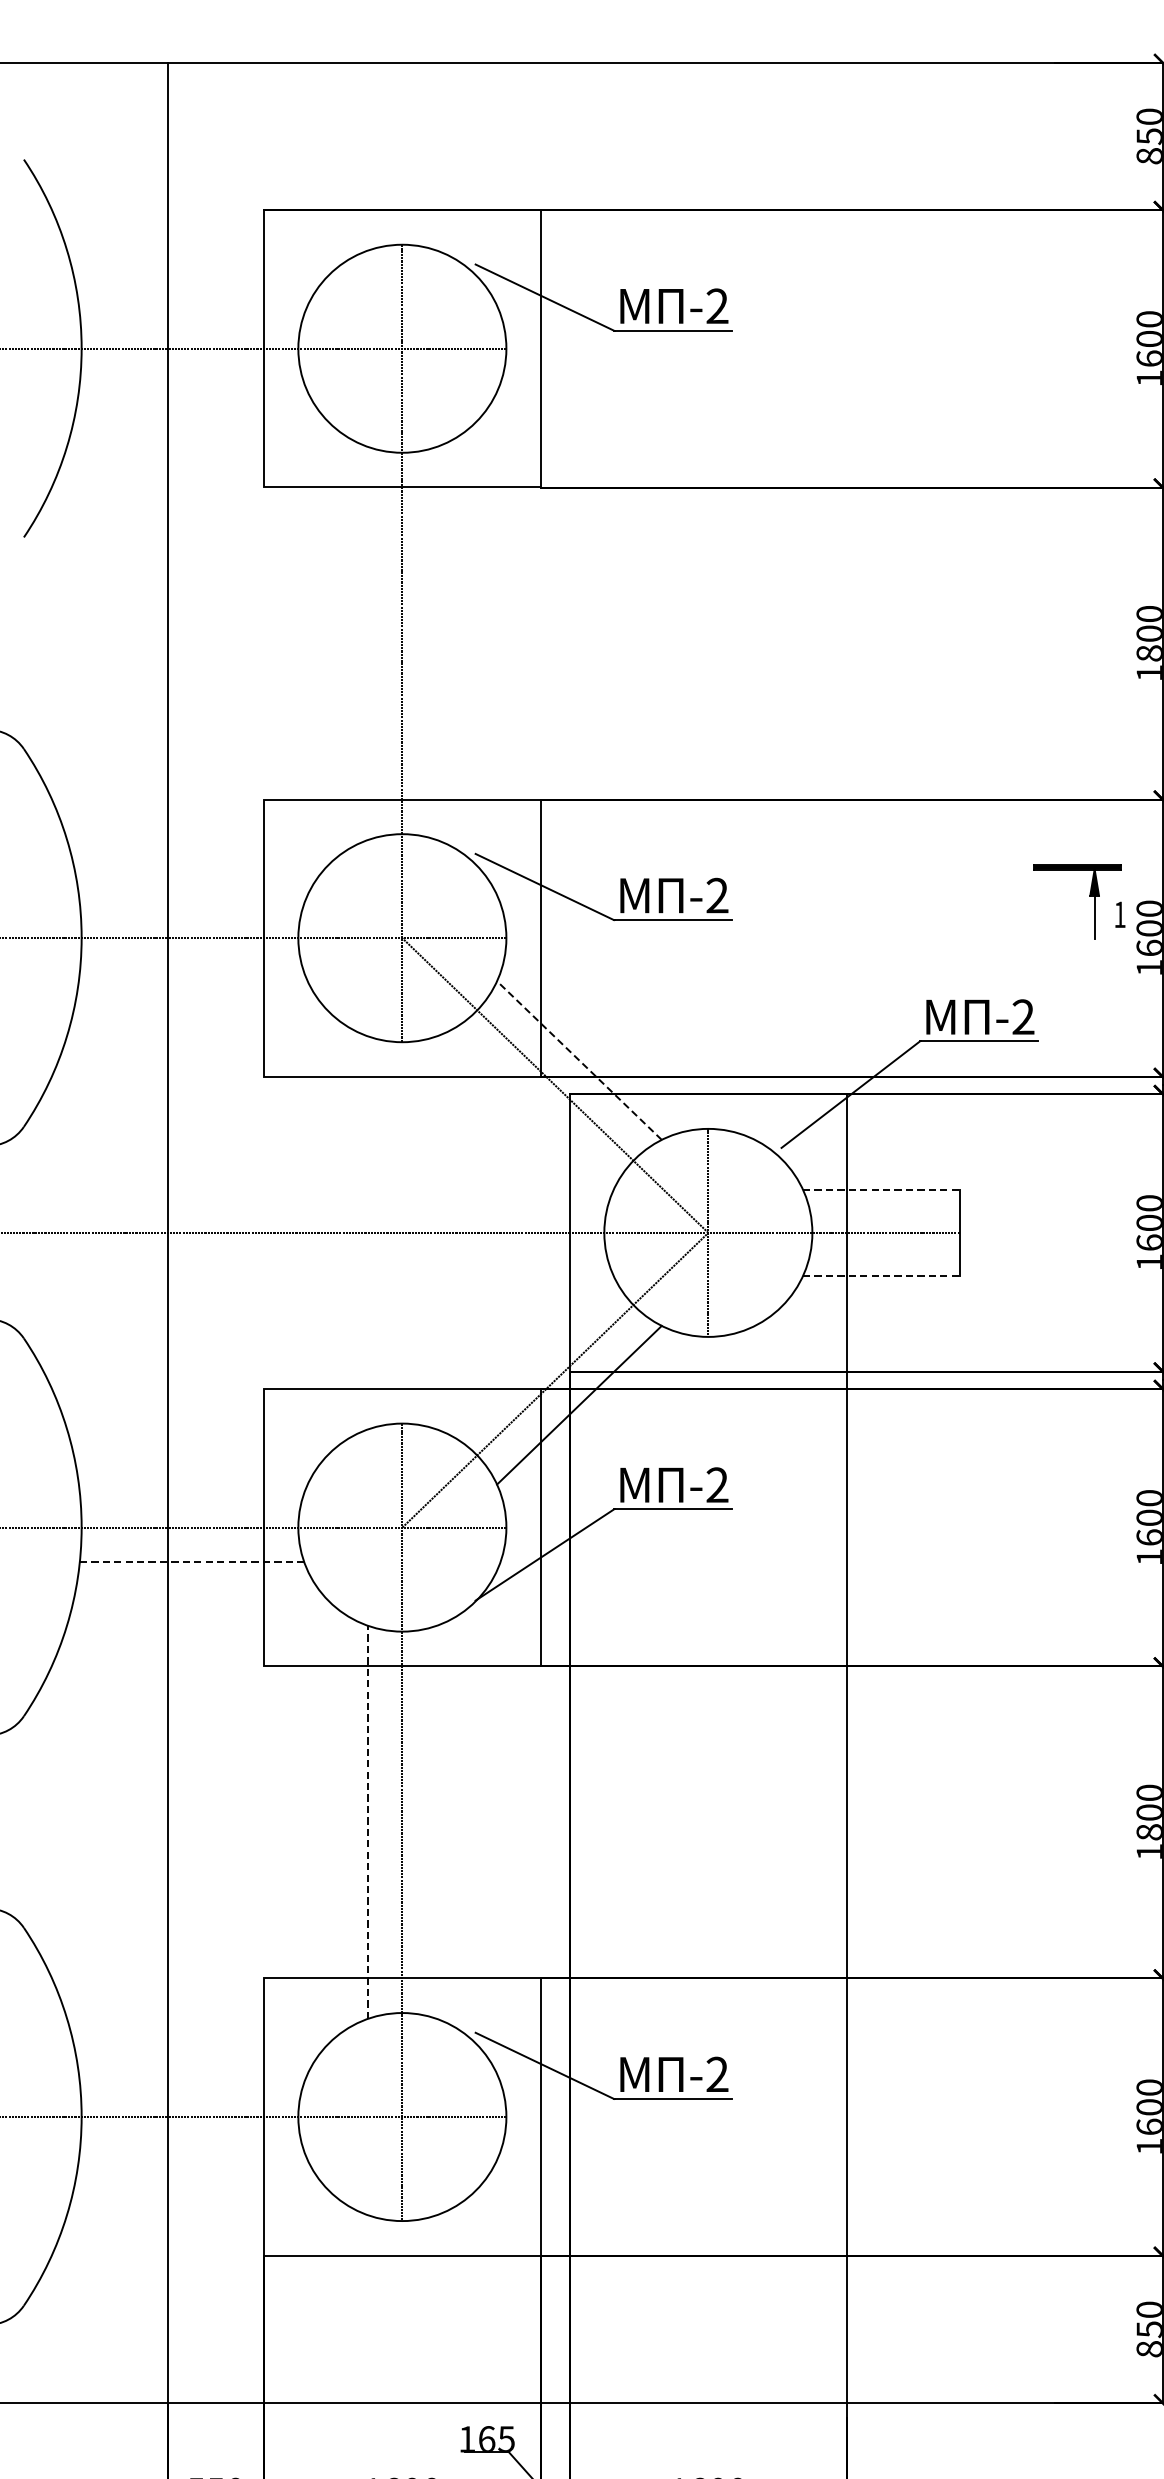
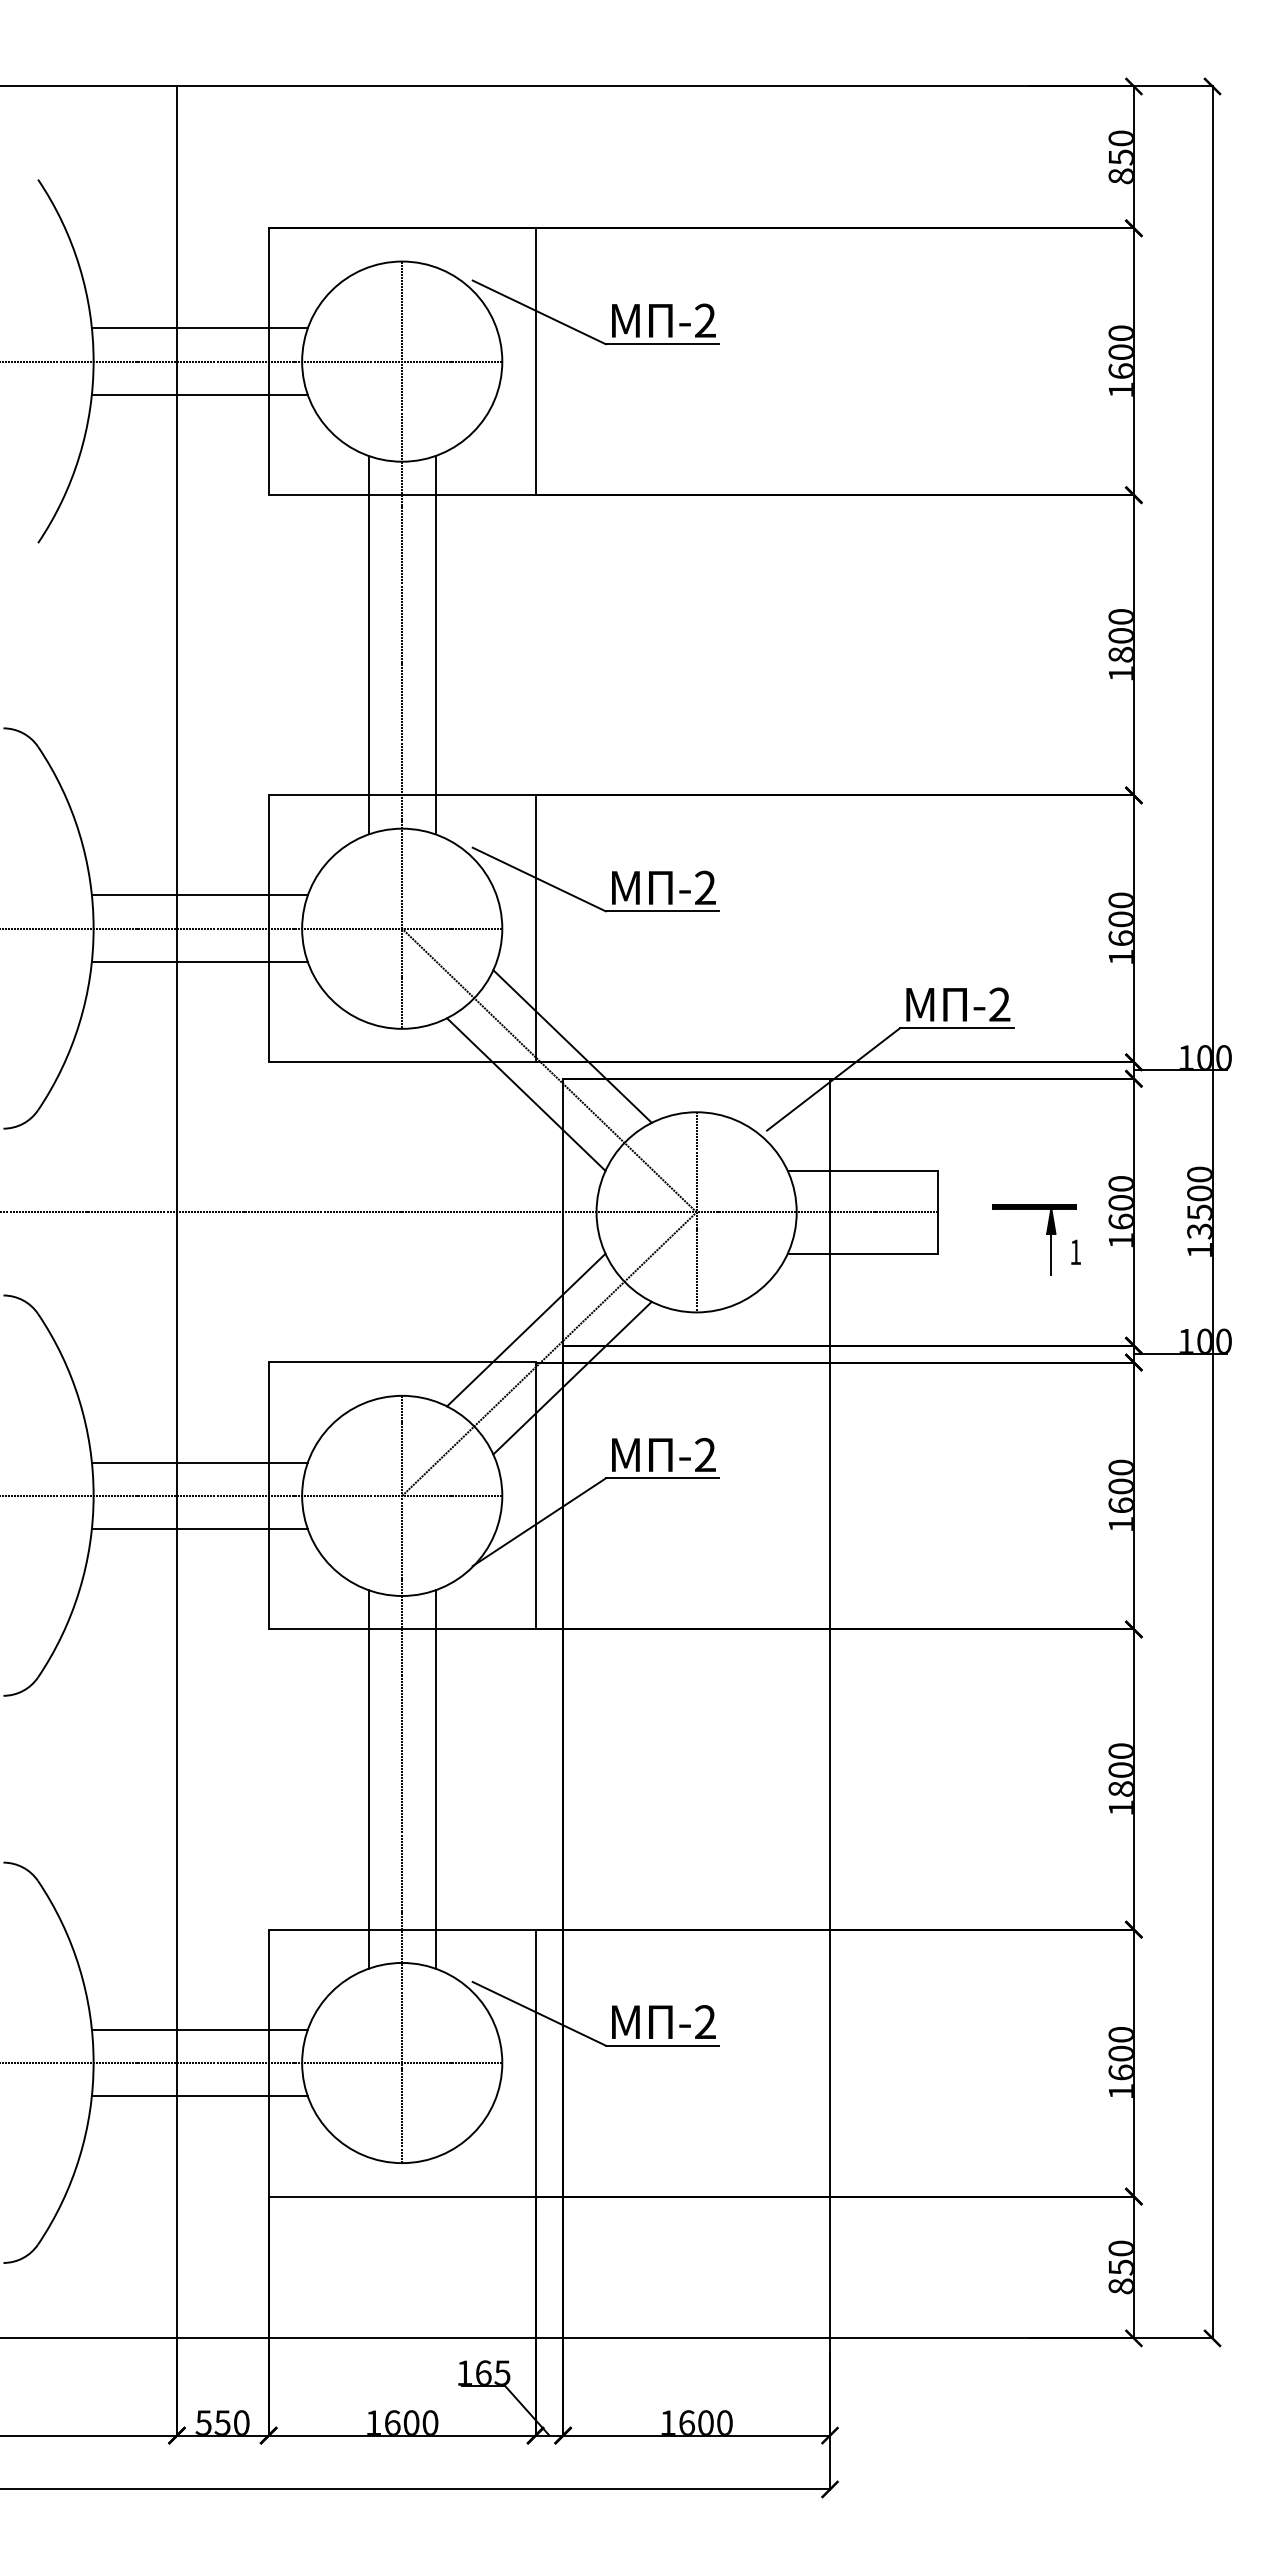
line: (191, 314) -> (199, 328), added
line: (191, 383) -> (199, 395), added
line: (367, 643) -> (368, 645), added
line: (436, 643) -> (435, 645), added
part: (1089, 896) -> (1046, 1234), moved
line: (191, 903) -> (199, 895), added
line: (191, 973) -> (199, 962), added
line: (579, 1060) -> (572, 1046), dashed -> solid
line: (531, 1110) -> (526, 1094), added
line: (881, 1189) -> (863, 1170), dashed -> solid
line: (881, 1276) -> (863, 1254), dashed -> solid
line: (531, 1354) -> (526, 1329), added
line: (191, 1492) -> (199, 1462), added
line: (191, 1562) -> (199, 1529), dashed -> solid
line: (367, 1821) -> (368, 1778), dashed -> solid
line: (436, 1822) -> (435, 1779), added
line: (191, 2082) -> (199, 2029), added
line: (191, 2151) -> (199, 2096), added

